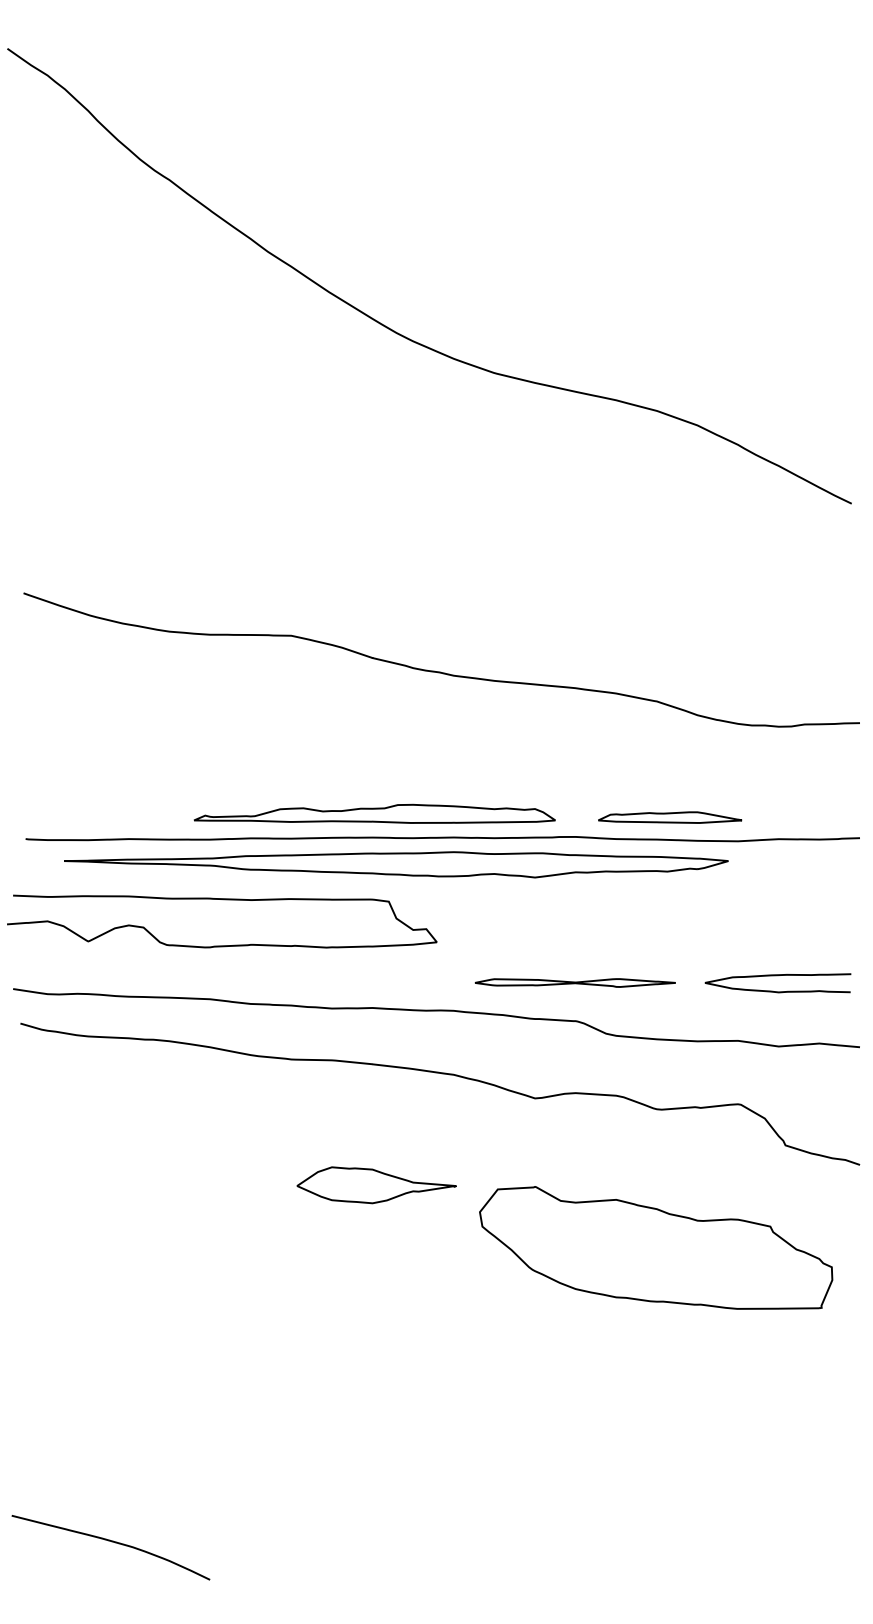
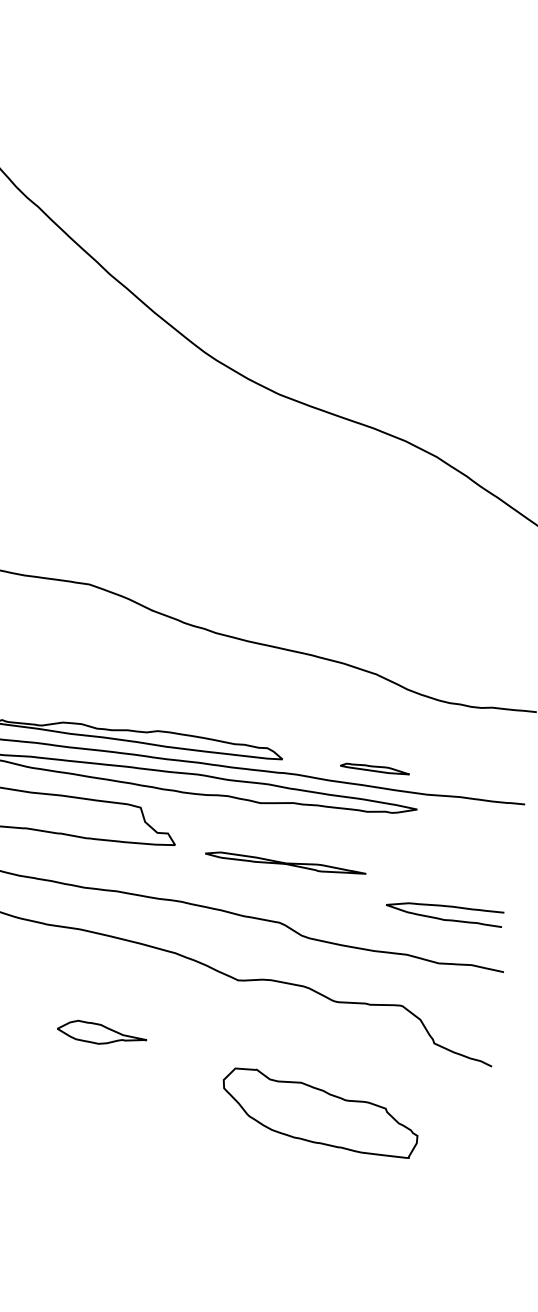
part: (670, 817) -> (375, 768), size x0.6
part: (574, 982) -> (285, 863), moved
part: (376, 1185) -> (102, 1034), size x0.7
part: (656, 1247) -> (320, 1112), size x0.7

